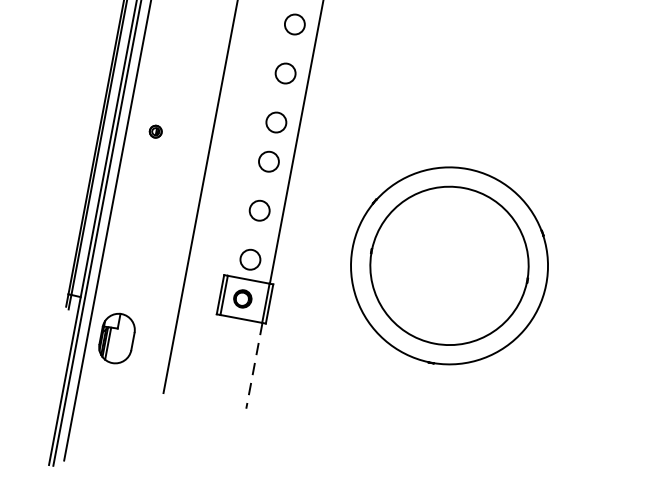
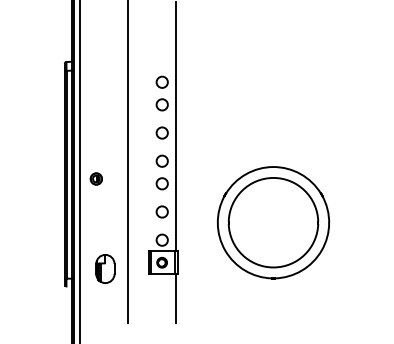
part: (154, 130) -> (95, 178), size x1.67
part: (117, 337) -> (105, 268), moved
line: (254, 365) -> (175, 298), dashed -> solid

